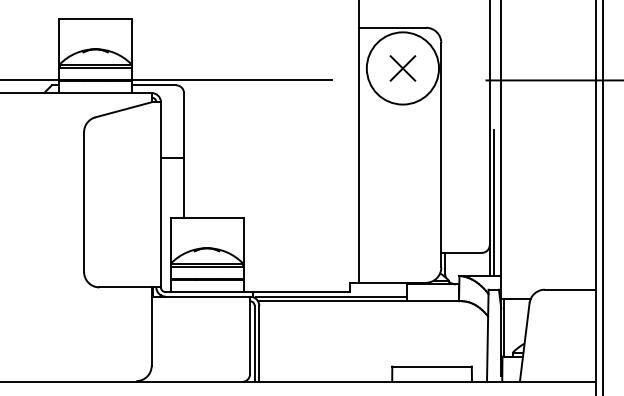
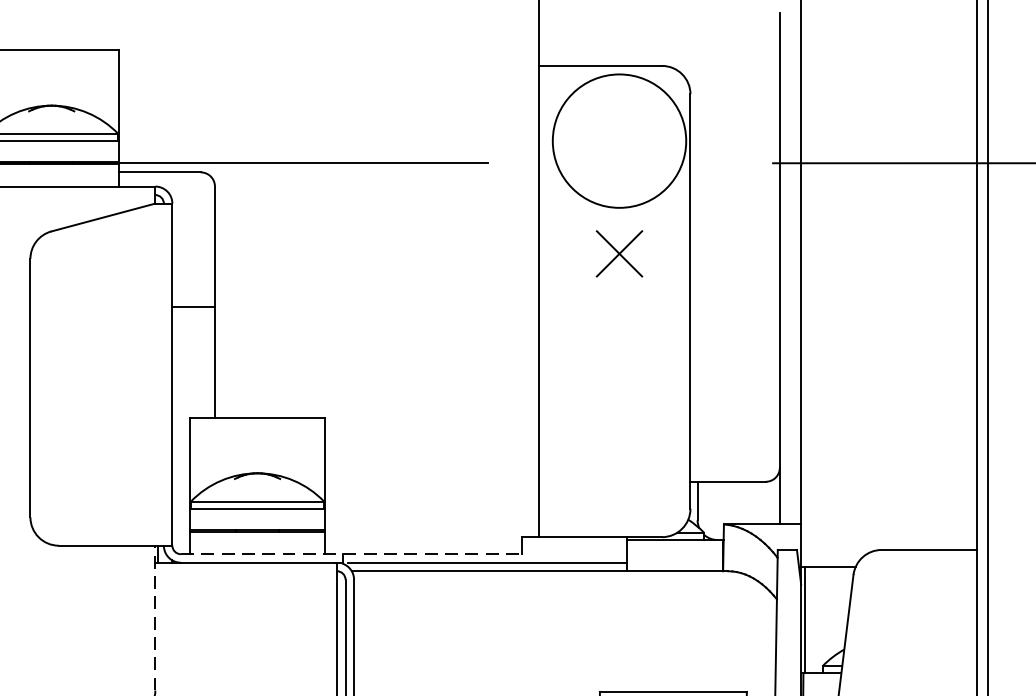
part: (402, 68) -> (618, 253), moved
line: (493, 202) -> (786, 388), removed
line: (258, 292) -> (352, 555), solid -> dashed
line: (151, 326) -> (154, 617), solid -> dashed

